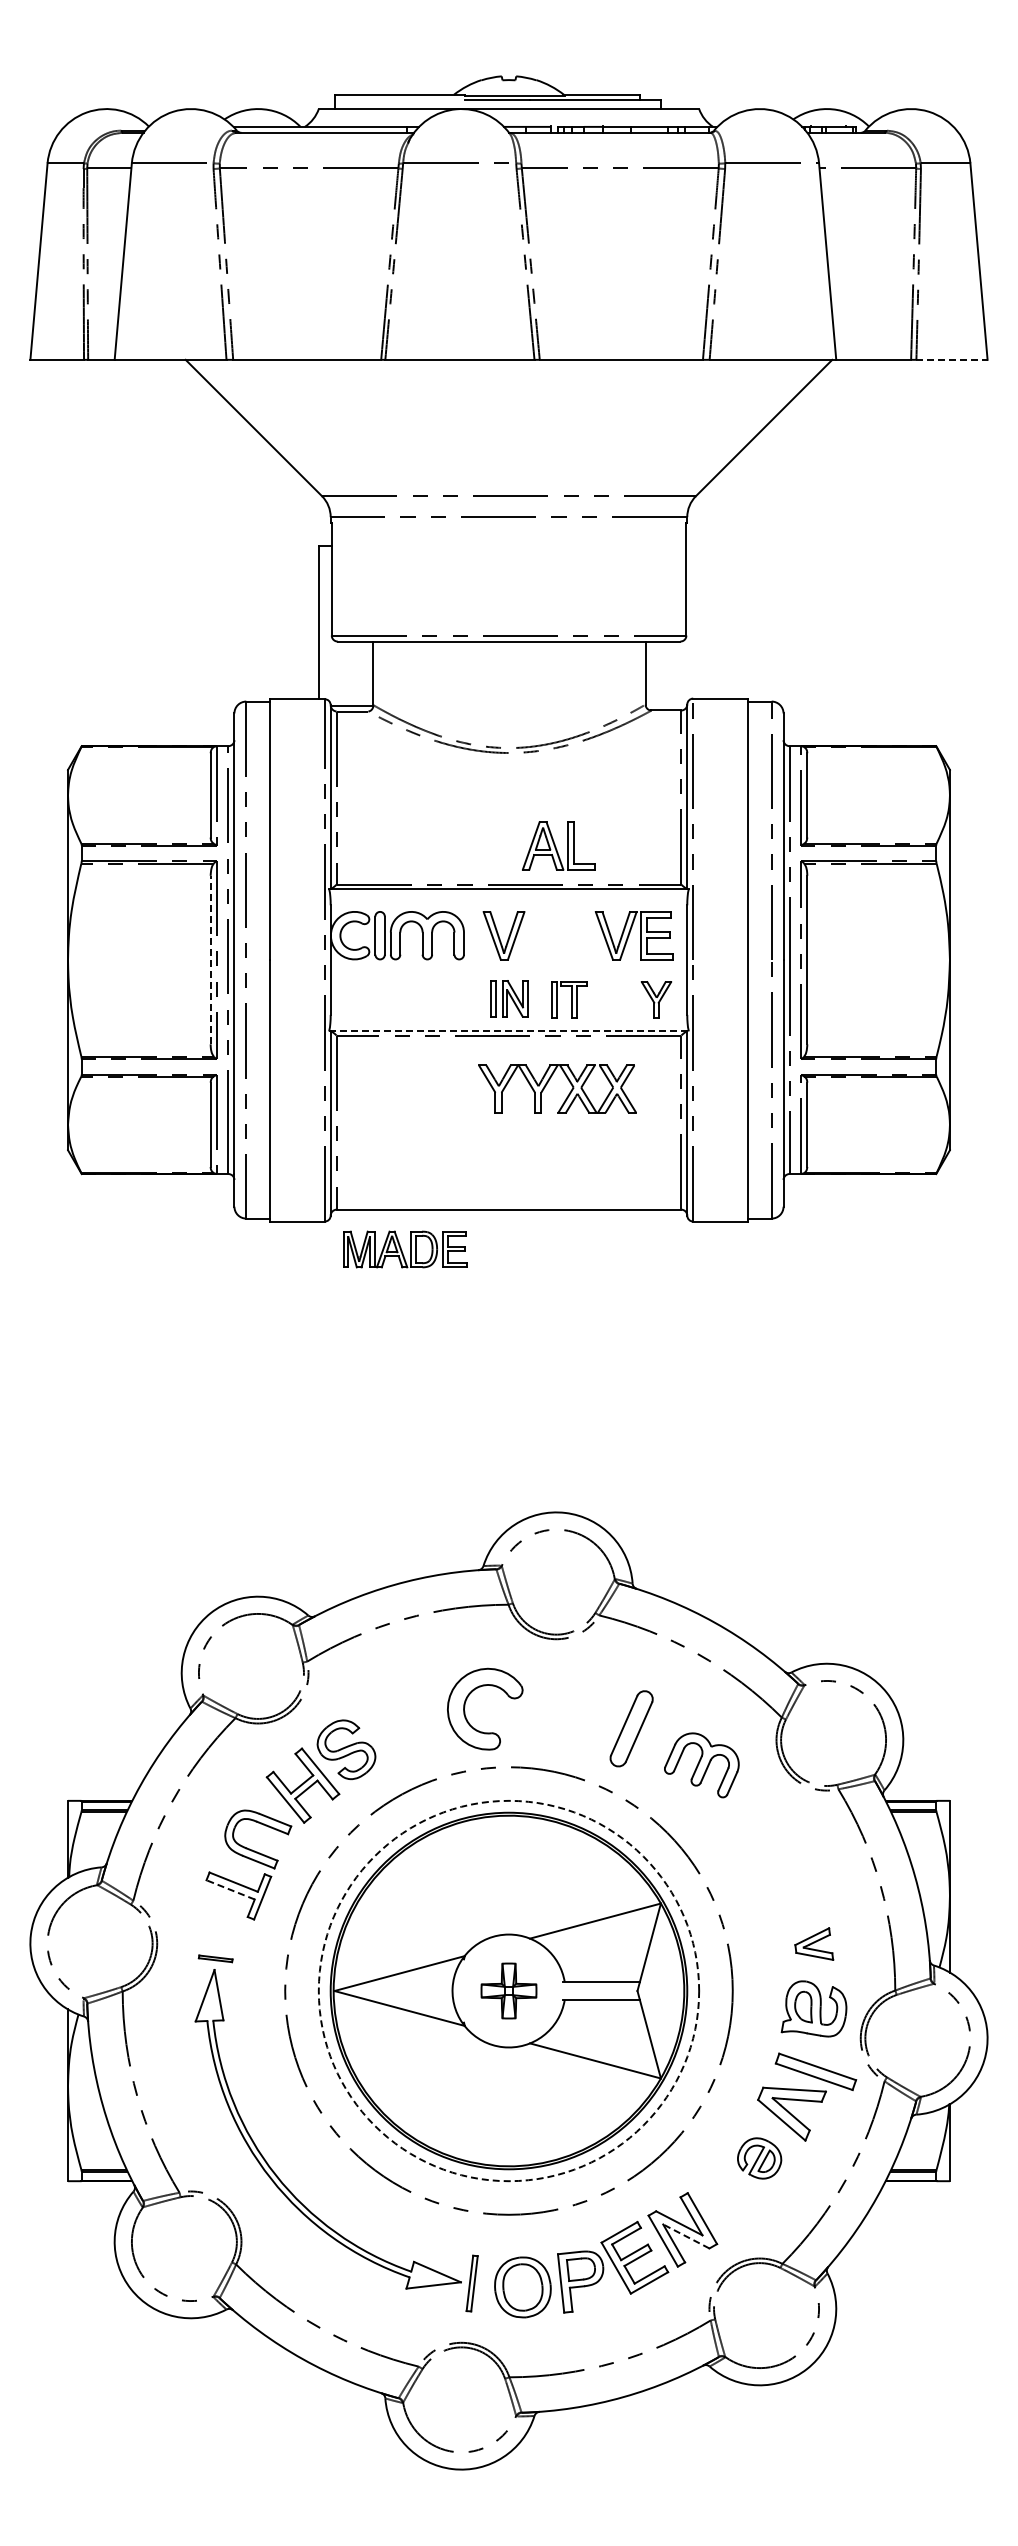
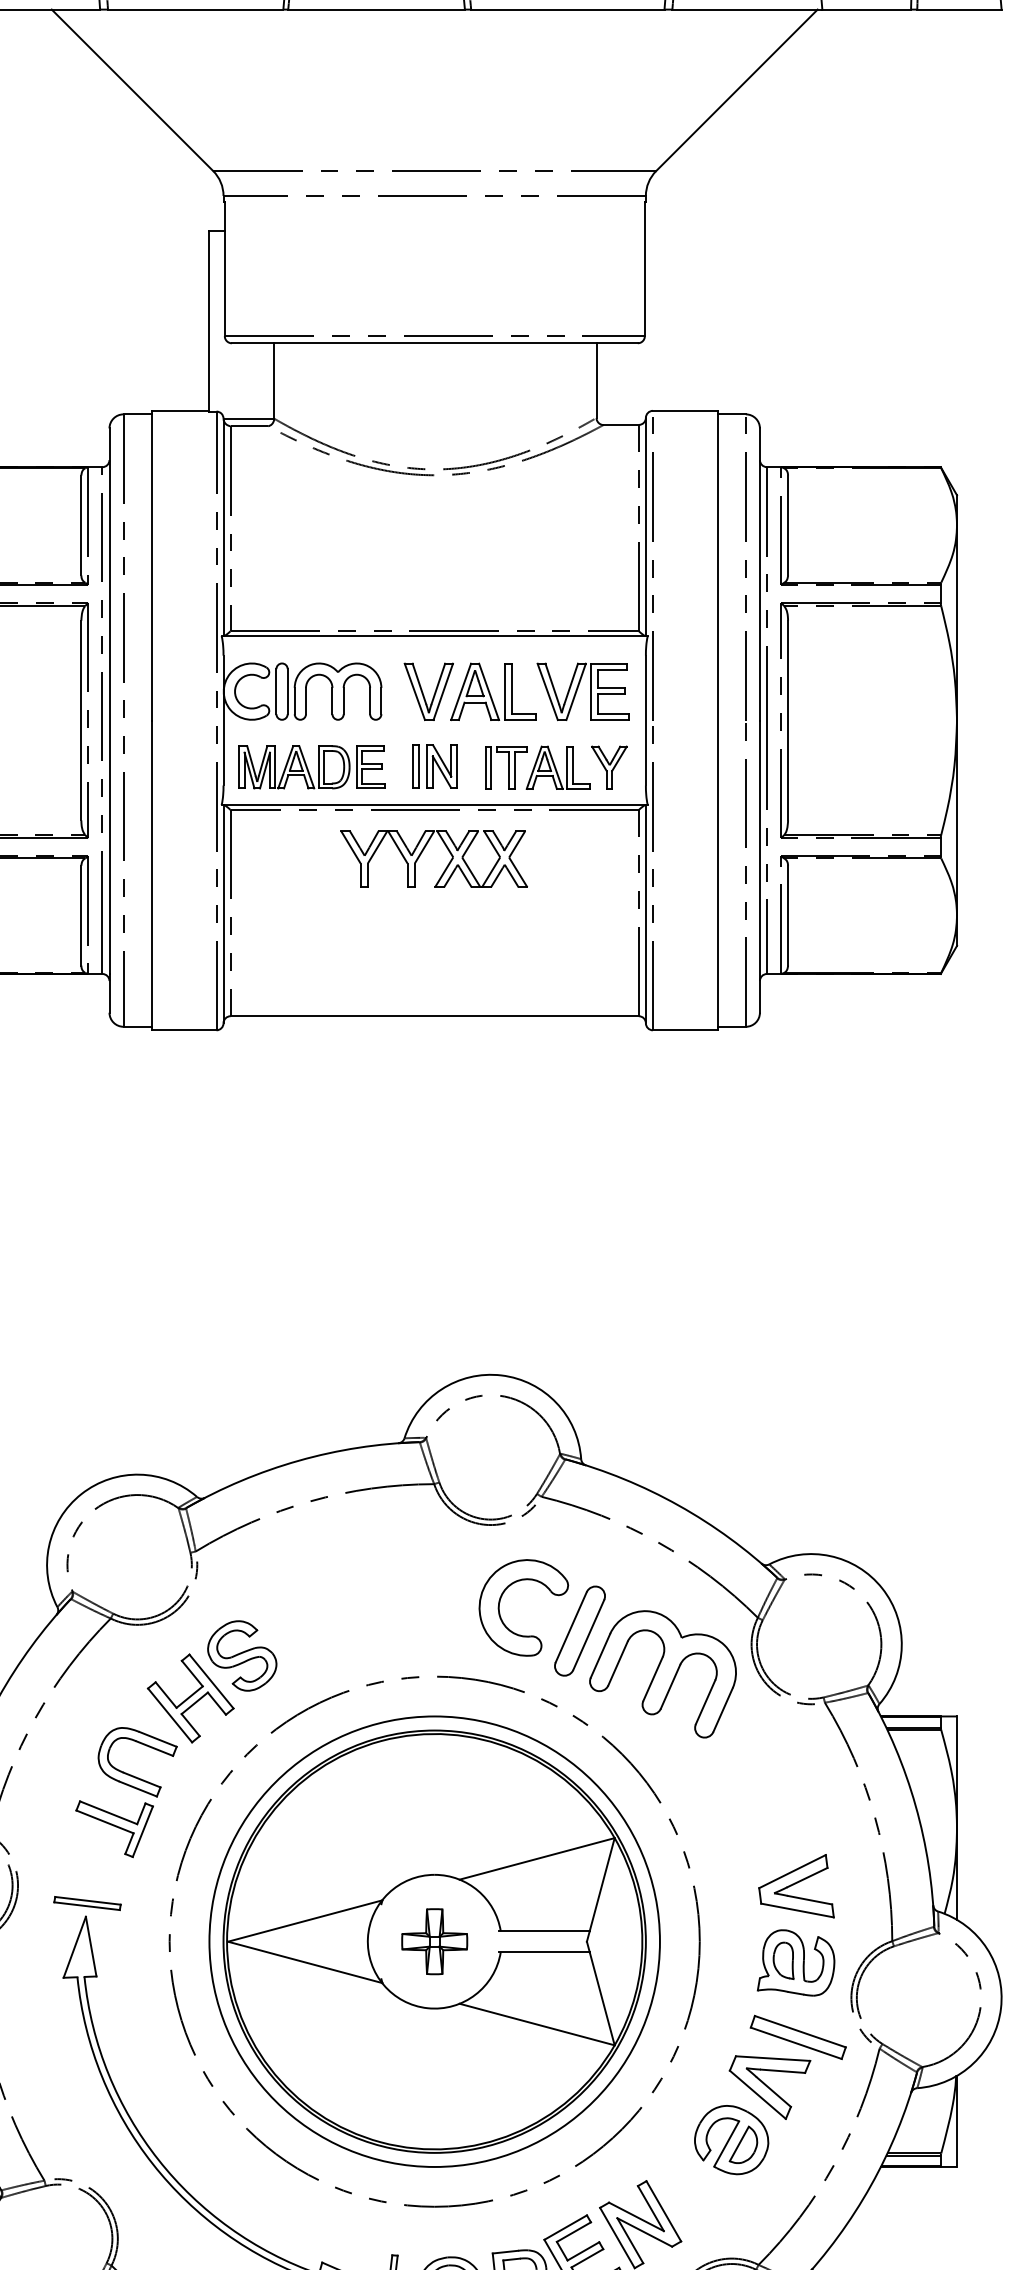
line: (951, 359) -> (958, 9), dashed -> solid
part: (558, 845) -> (493, 691), moved
line: (210, 959) -> (81, 719), dashed -> solid
part: (613, 999) -> (558, 767), added
line: (509, 1031) -> (435, 805), dashed -> solid
part: (549, 1081) -> (424, 850), moved
part: (405, 1249) -> (312, 767), moved
part: (465, 1707) -> (500, 1605), moved
part: (701, 1765) -> (662, 1674), size x1.67
line: (230, 1889) -> (104, 1821), dashed -> solid
part: (813, 1943) -> (795, 1885), size x1.67
part: (215, 1958) -> (87, 1903), size x1.67
circle: (508, 1990) -> (434, 1941), dashed -> solid
part: (759, 2158) -> (731, 2140), size x1.43
line: (685, 2236) -> (643, 2232), dashed -> solid

